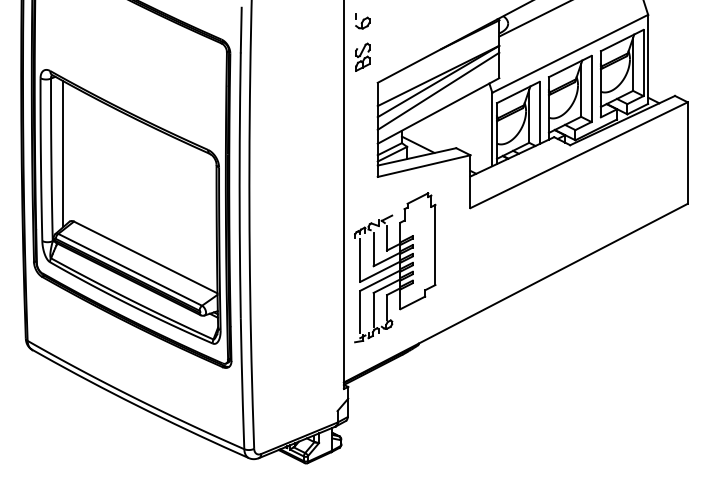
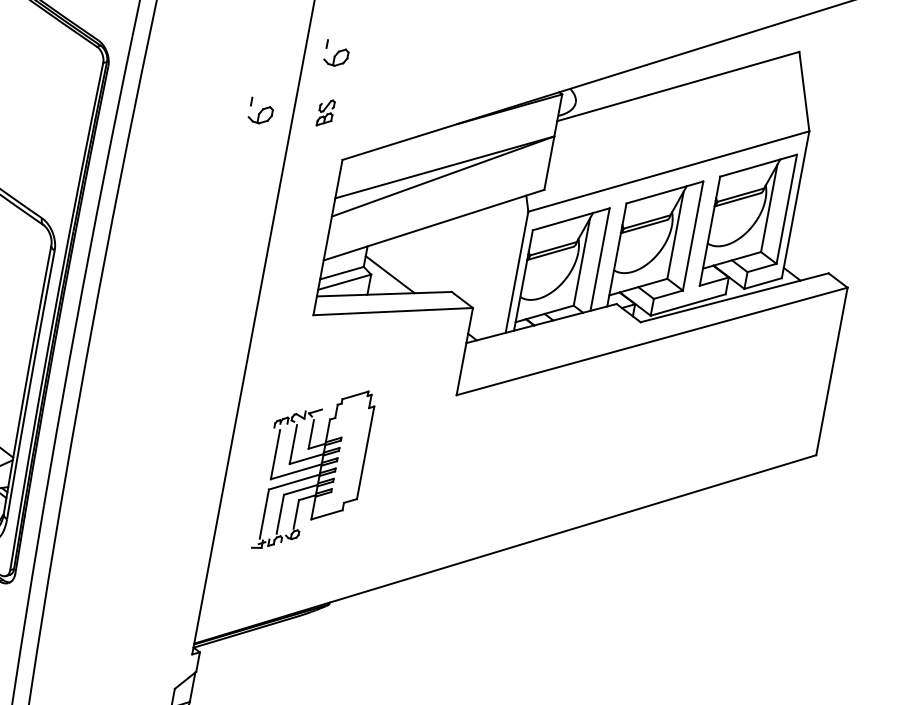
part: (362, 56) -> (325, 111), size x0.6
part: (324, 63) -> (260, 111), added
line: (438, 90) -> (440, 191), removed
part: (395, 267) -> (314, 469), size x0.7

